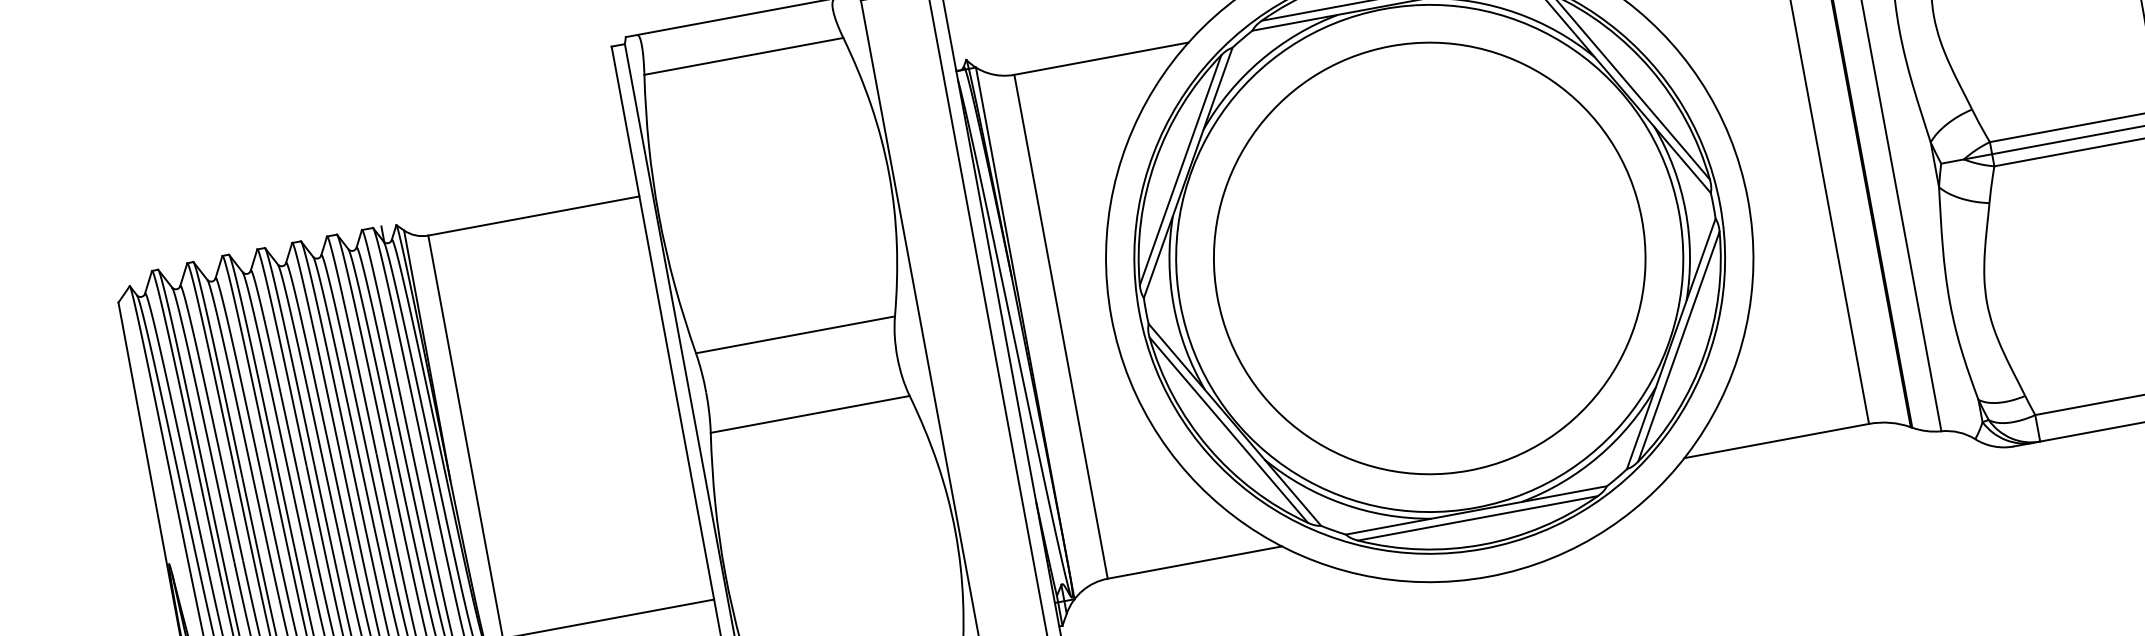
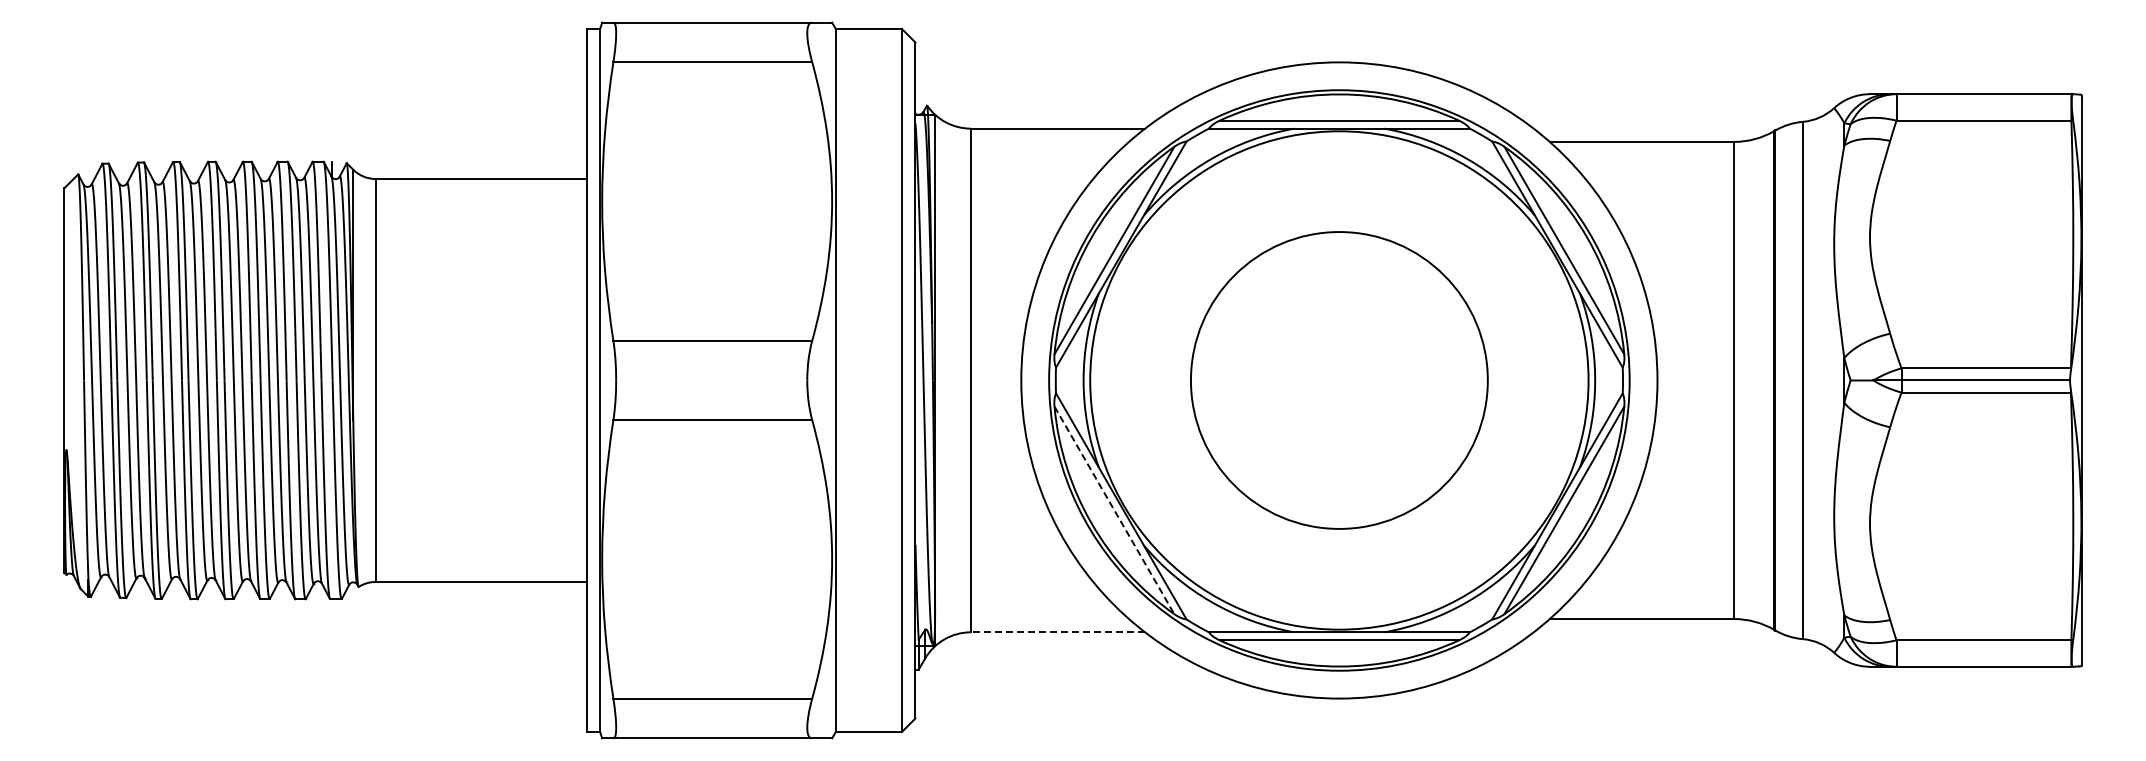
circle: (1429, 258) -> (1339, 380), size x0.7
line: (1228, 430) -> (1114, 510), solid -> dashed
line: (1194, 562) -> (1057, 632), solid -> dashed

